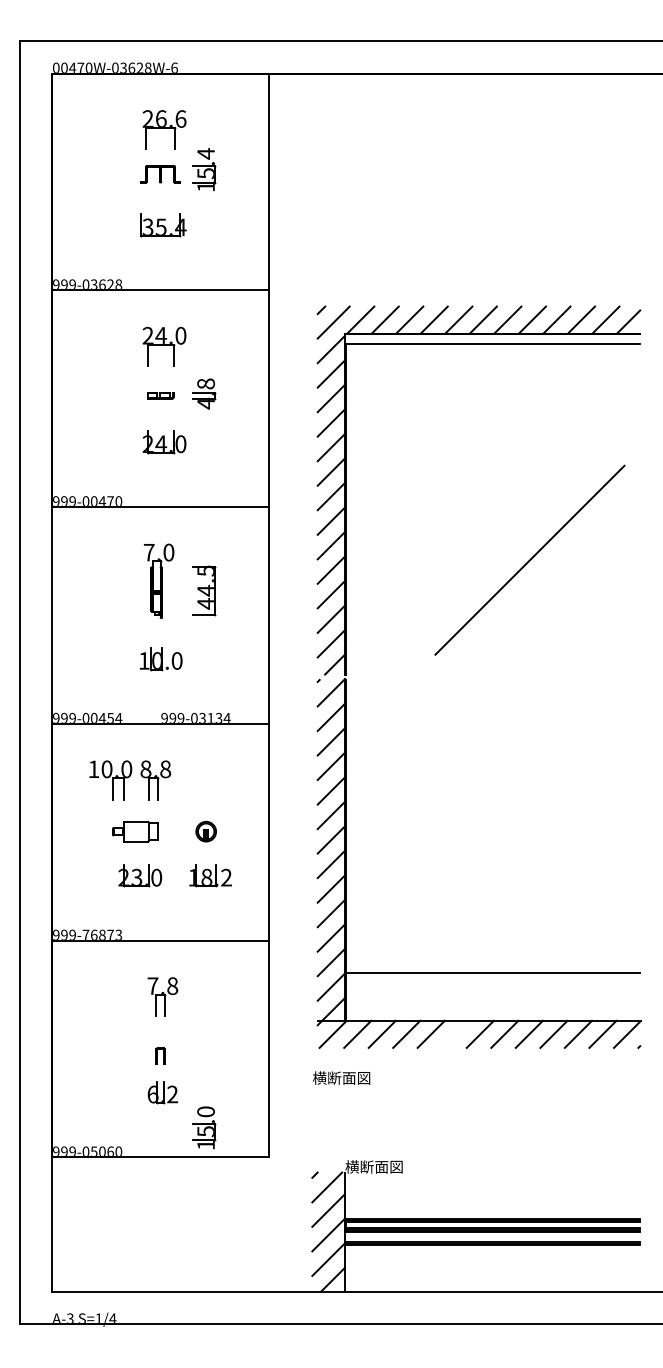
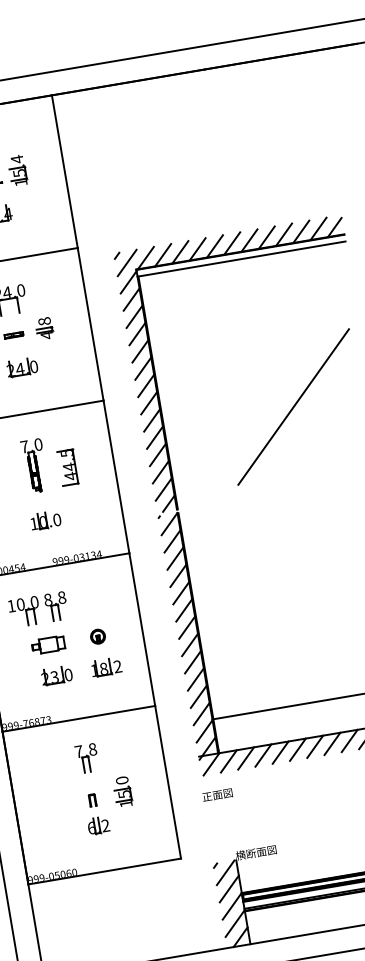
line: (455, 1033) -> (297, 749), added
text: (341, 1077) -> (222, 793), 横断面図 -> 正面図
part: (204, 1127) -> (123, 791), moved

